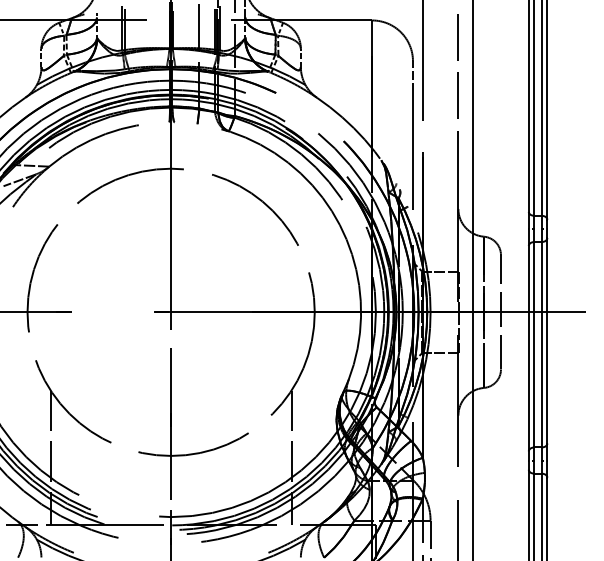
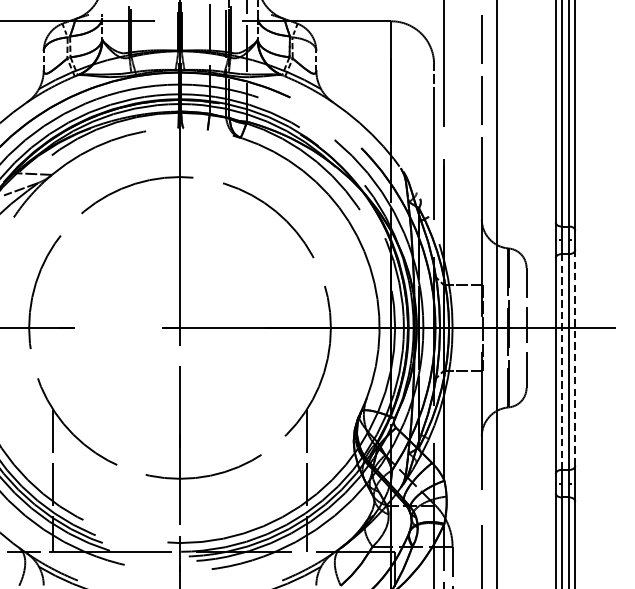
line: (547, 340) -> (575, 357), solid -> dashed
line: (534, 344) -> (561, 361), solid -> dashed

